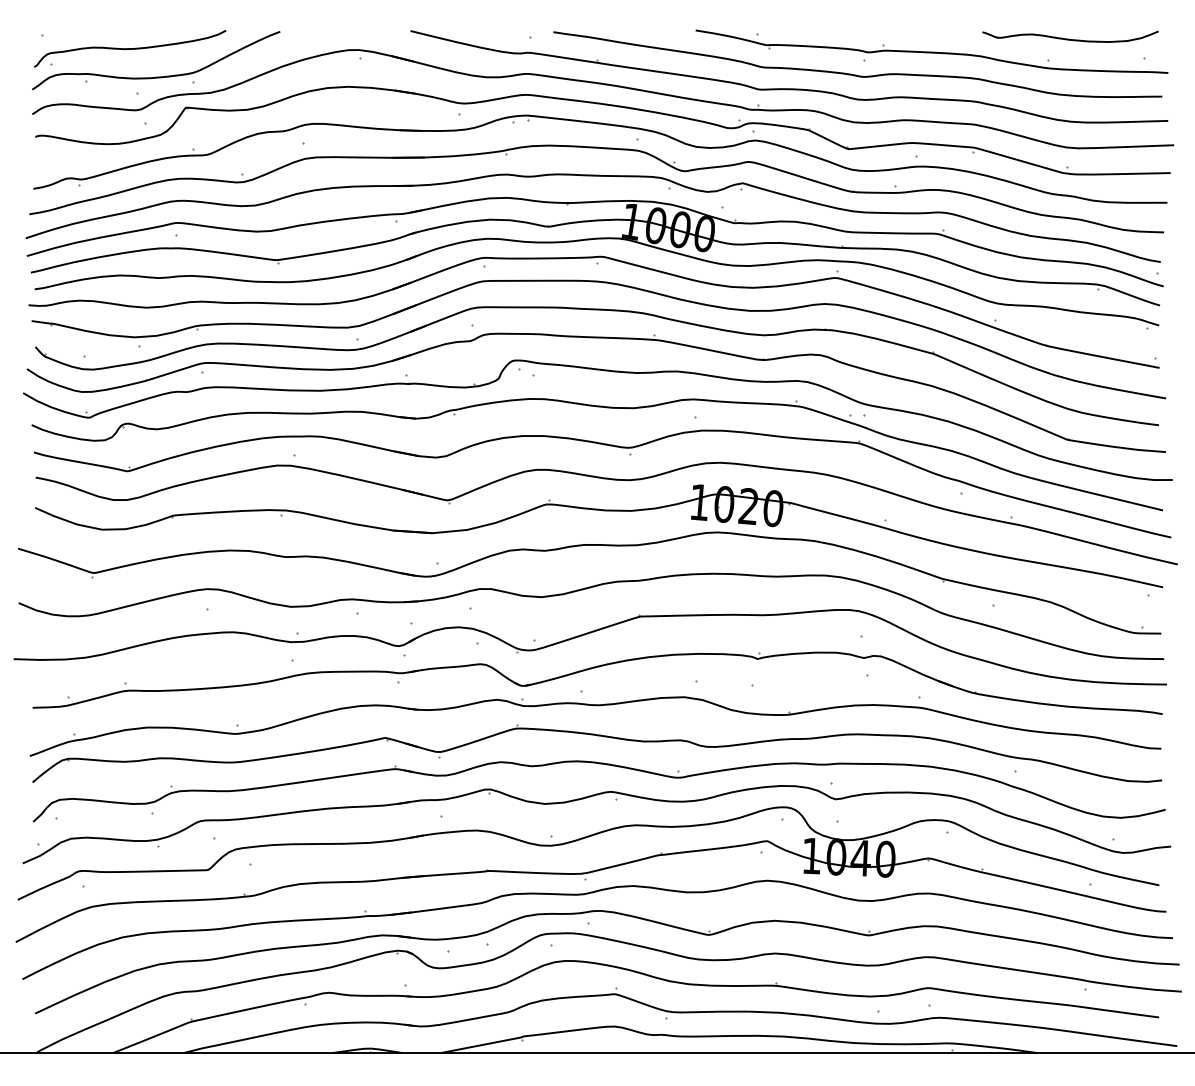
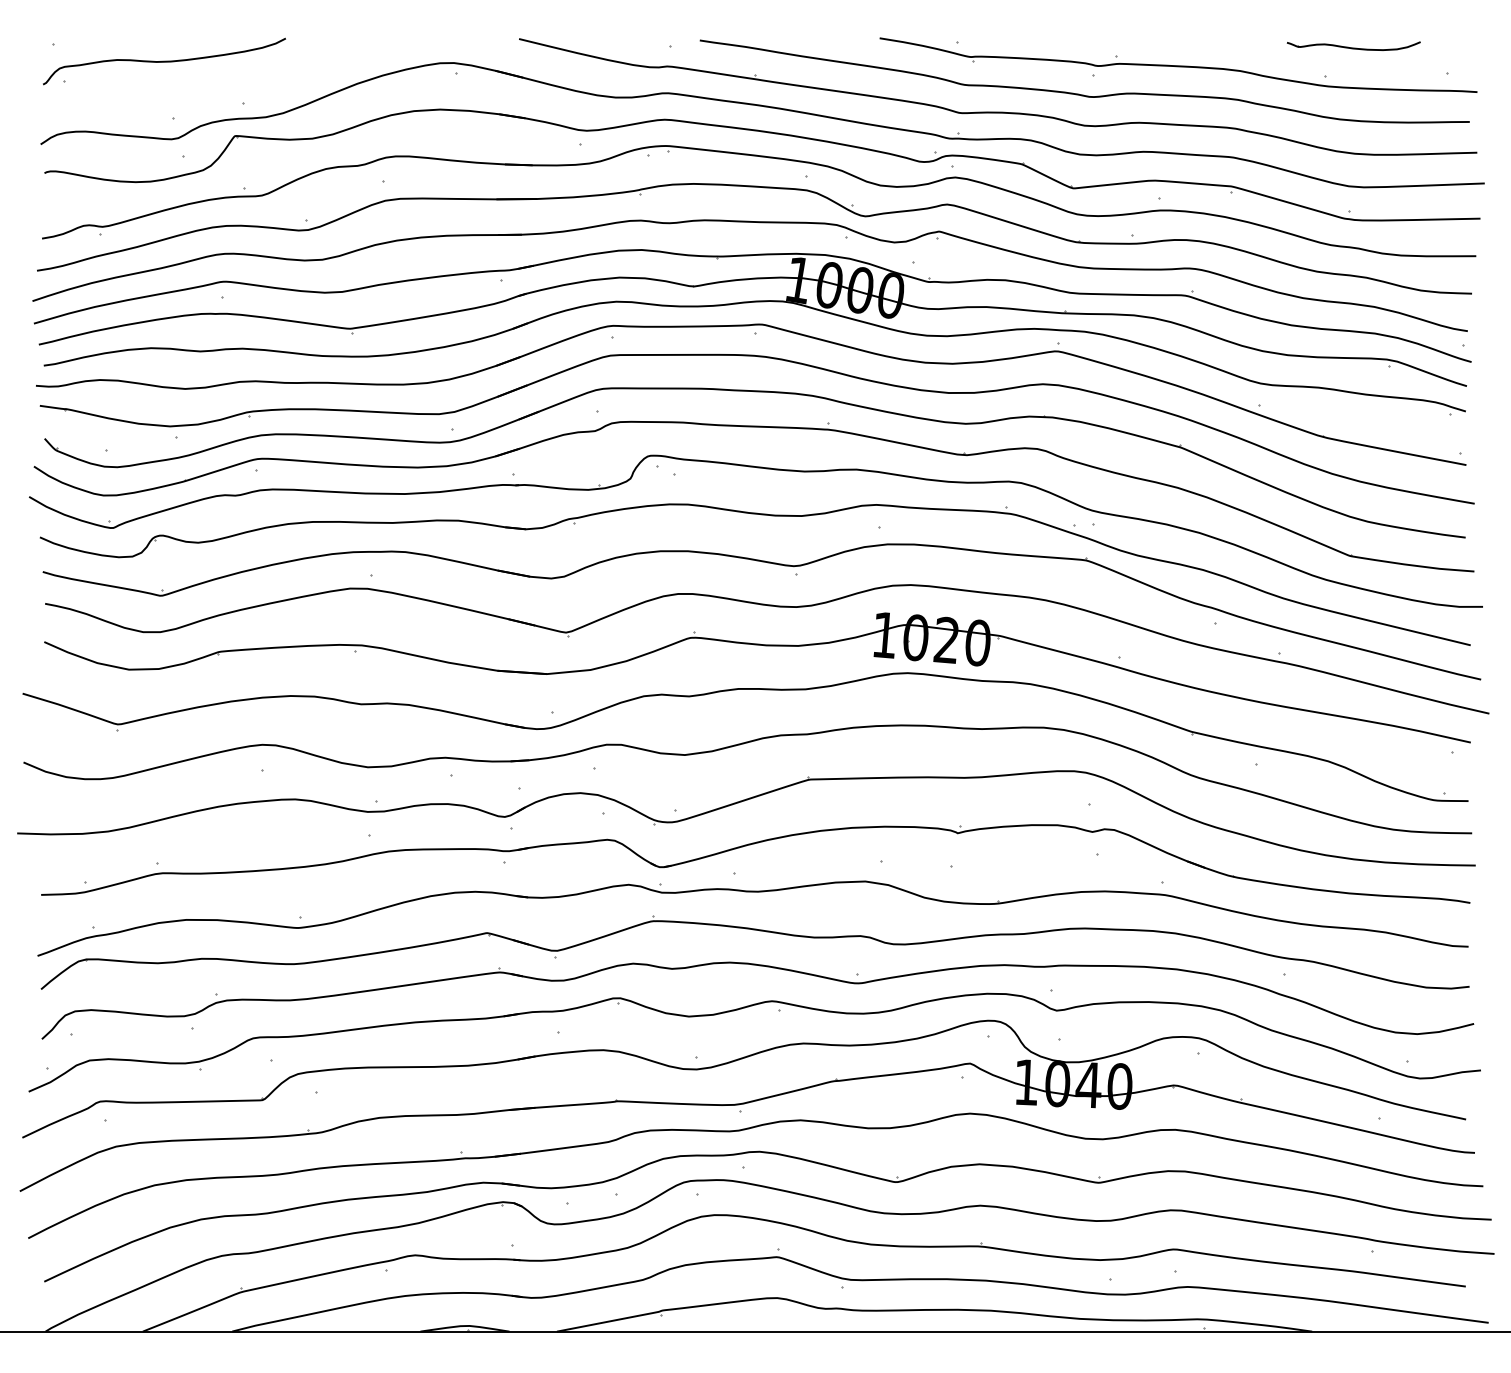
part: (1070, 36) -> (1353, 45), size x0.6
part: (158, 76) -> (200, 96), removed

